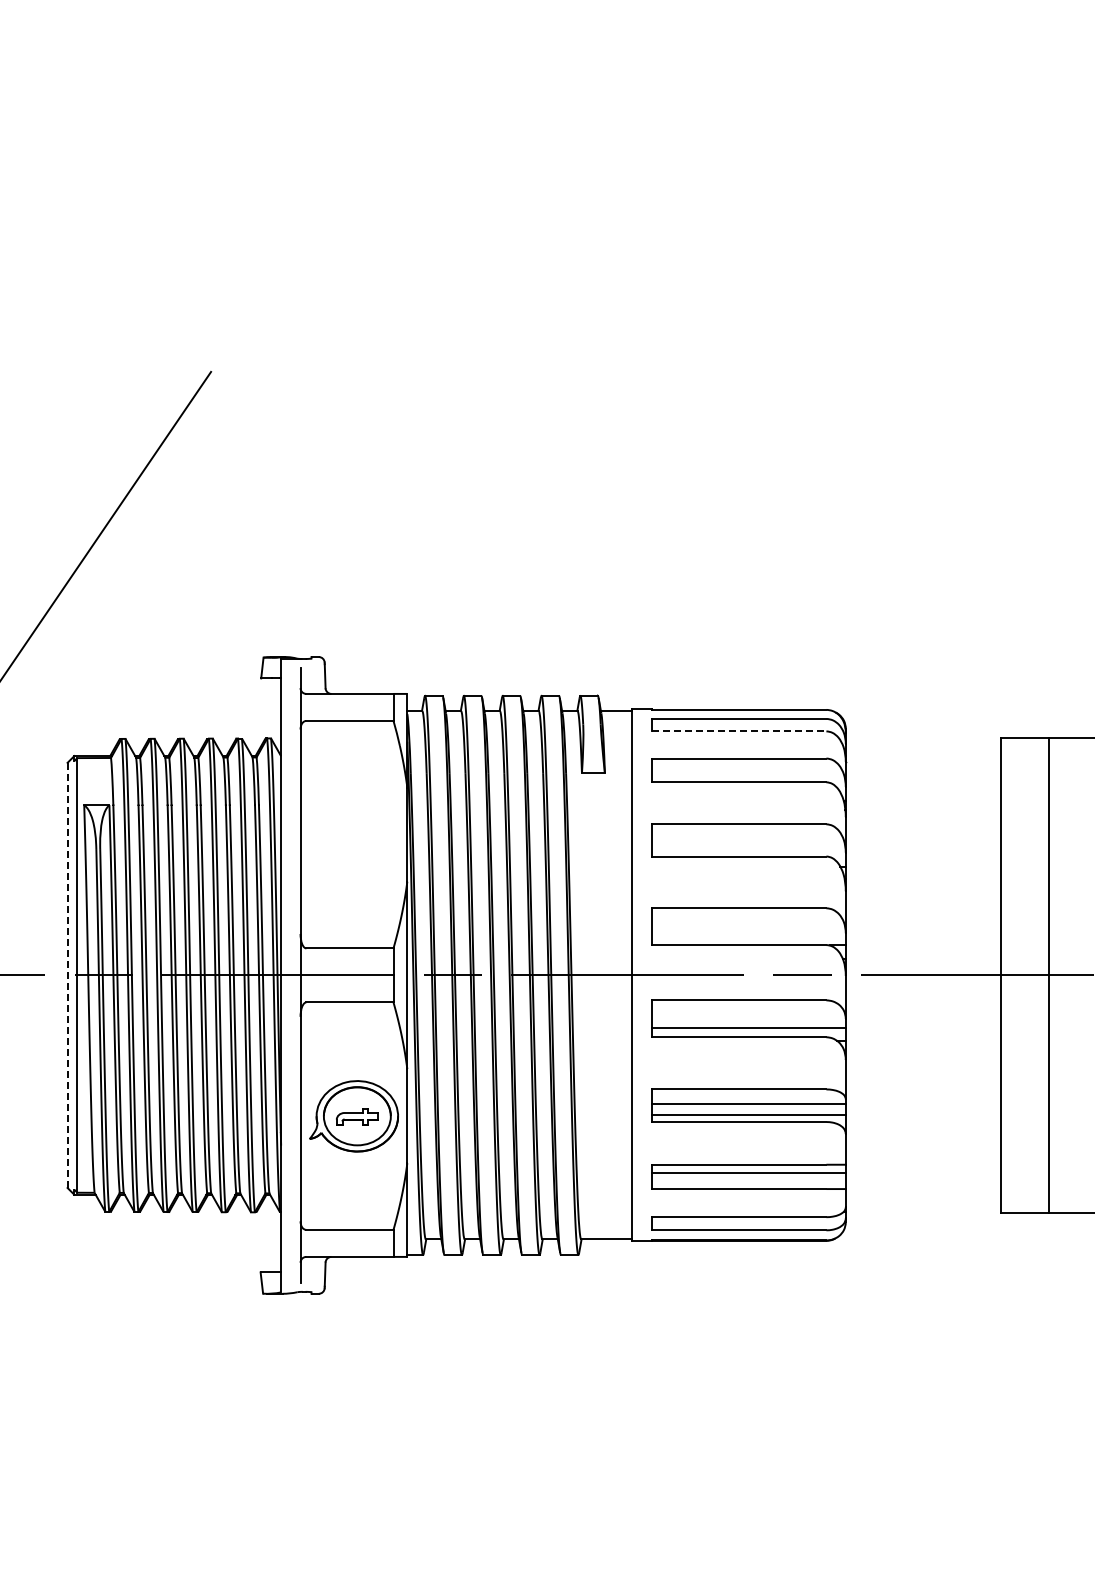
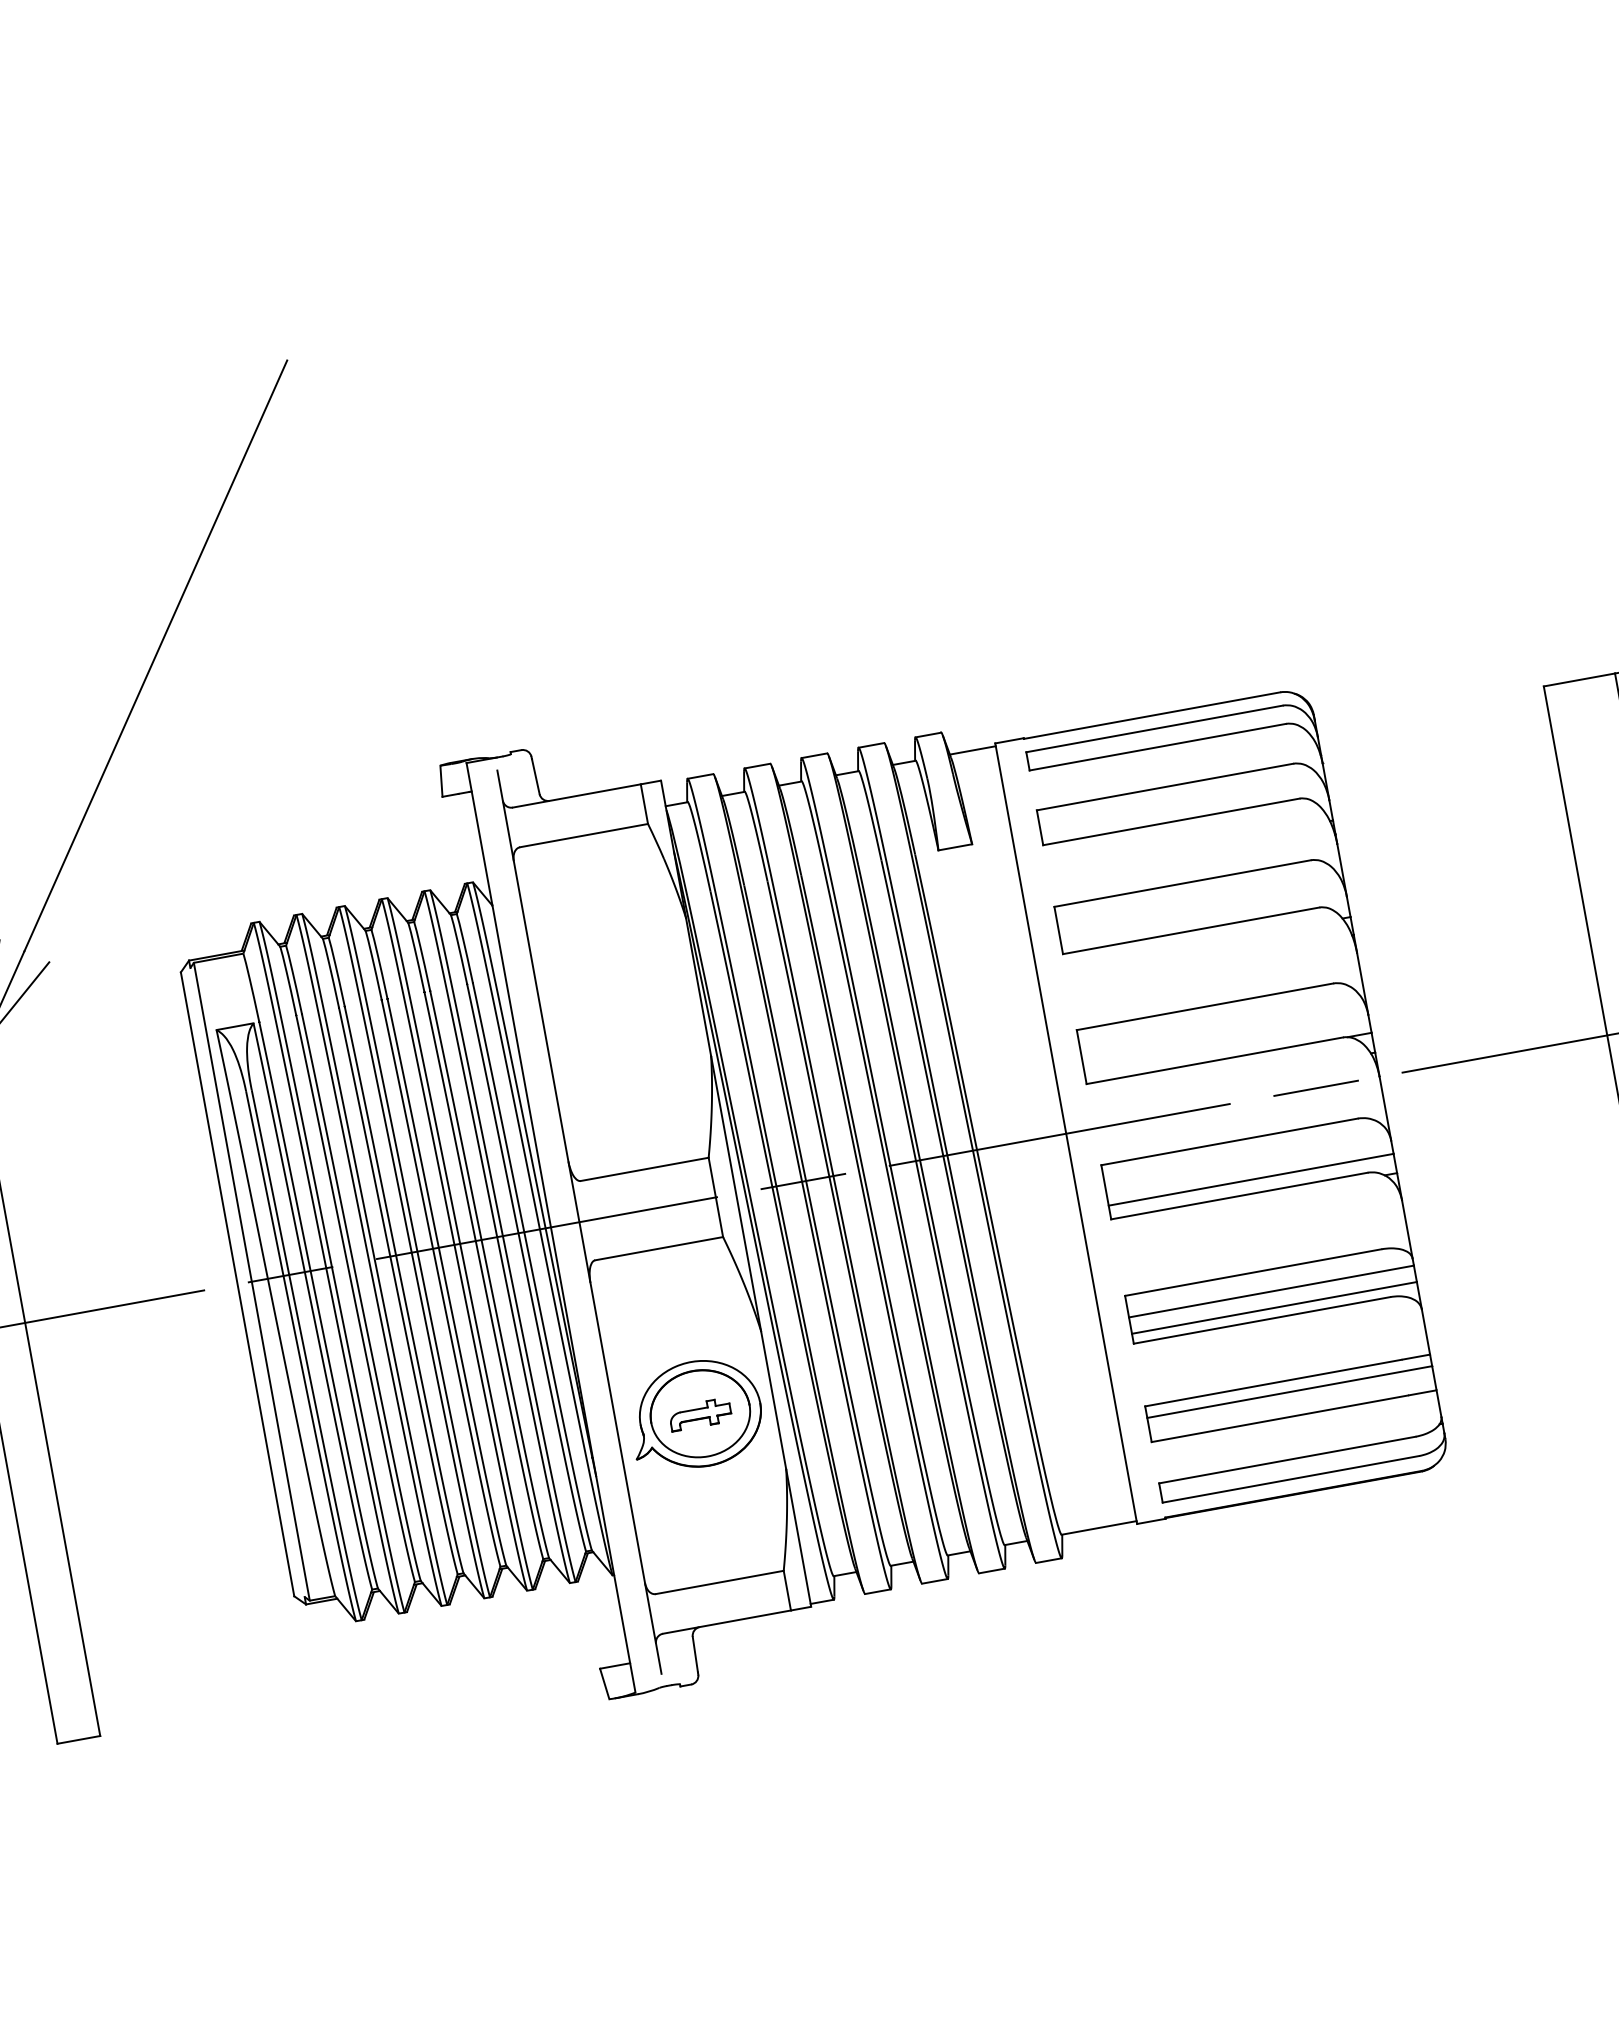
line: (739, 731) -> (1158, 747), dashed -> solid
line: (67, 975) -> (237, 1284), dashed -> solid

